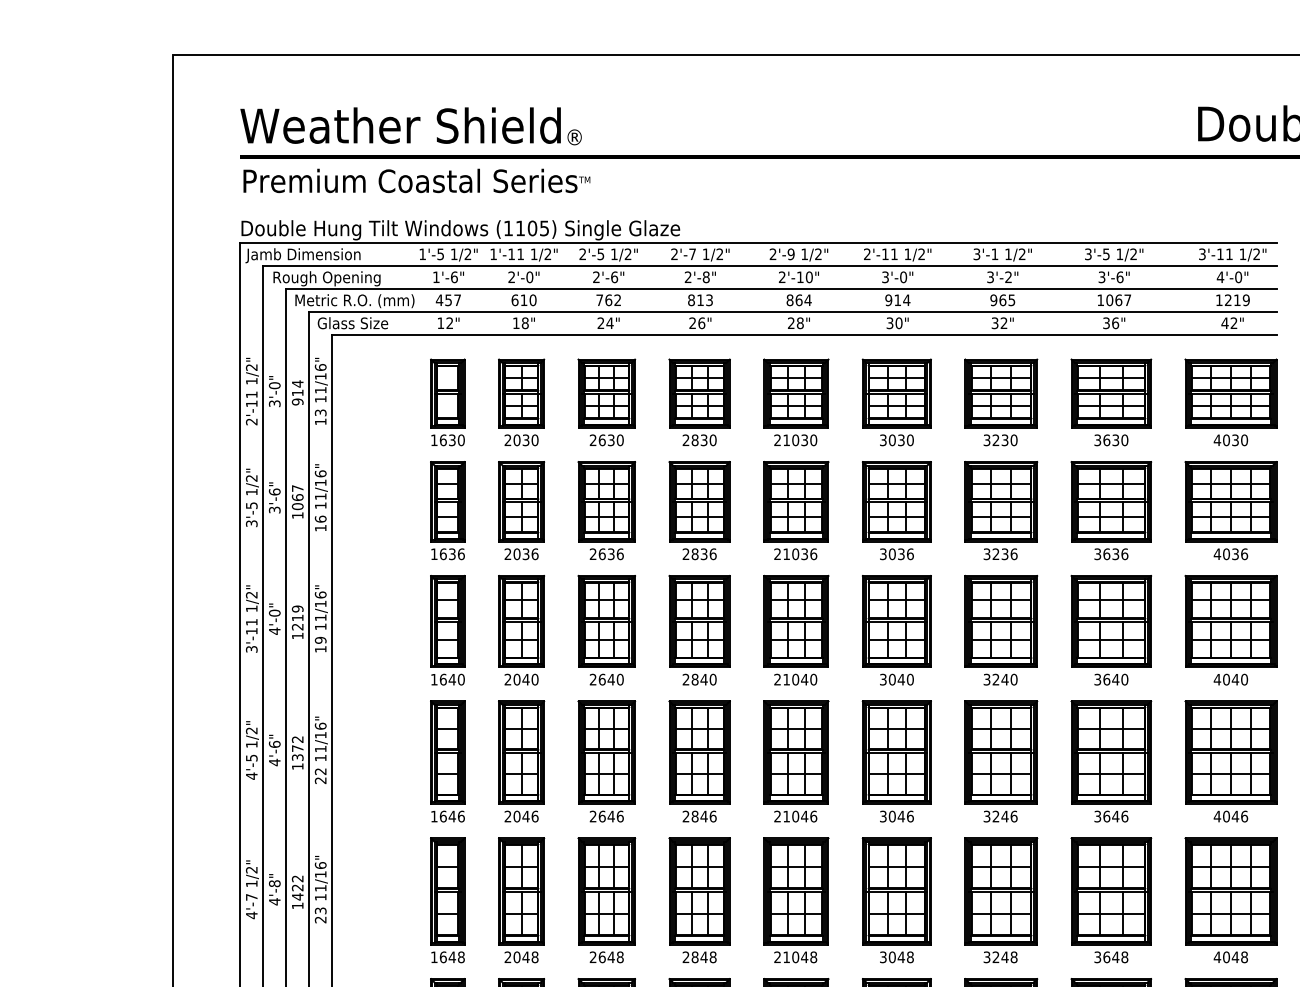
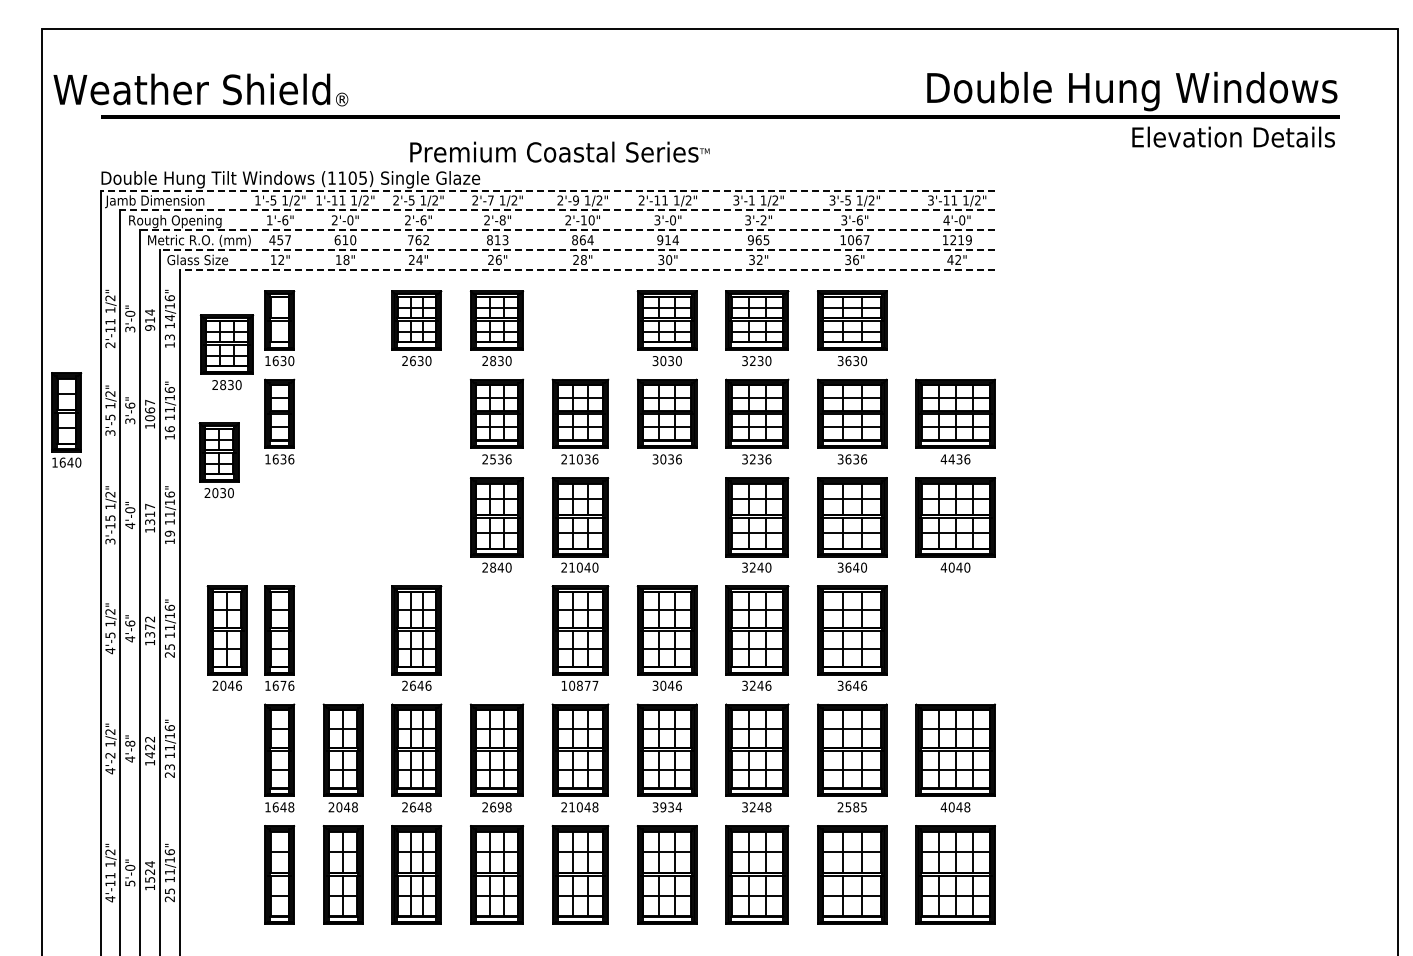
text: (410, 125) -> (200, 89), moved
text: (416, 180) -> (559, 151), moved
line: (758, 242) -> (547, 190), solid -> dashed
line: (769, 265) -> (557, 210), solid -> dashed
line: (781, 289) -> (567, 230), solid -> dashed
line: (791, 312) -> (576, 250), solid -> dashed
line: (804, 334) -> (587, 269), solid -> dashed
text: (320, 389) -> (169, 317), 11/16" -> 14/16"
part: (520, 402) -> (218, 460), moved
part: (796, 402) -> (580, 328), removed
part: (1230, 402) -> (955, 328), removed
part: (386, 430) -> (226, 352), added
part: (520, 510) -> (342, 421), removed
part: (606, 510) -> (416, 421), removed
text: (695, 554) -> (493, 459), 2836 -> 2536
text: (1226, 554) -> (951, 459), 4036 -> 4436
text: (298, 618) -> (150, 514), 1219 -> 1317
text: (251, 622) -> (110, 518), 3'-11 -> 3'-15
part: (447, 629) -> (66, 419), moved
part: (520, 629) -> (342, 524), removed
part: (606, 629) -> (416, 524), removed
part: (896, 629) -> (666, 524), removed
part: (520, 760) -> (226, 637), moved
part: (699, 760) -> (496, 637), removed
part: (1230, 760) -> (955, 637), removed
text: (320, 771) -> (169, 646), 22 -> 25
text: (452, 816) -> (283, 685), 1646 -> 1676
text: (795, 816) -> (579, 685), 21046 -> 10877
text: (251, 897) -> (110, 755), 4'-7 -> 4'-2
text: (700, 957) -> (497, 807), 2848 -> 2698
text: (901, 957) -> (671, 807), 3048 -> 3934
text: (1110, 957) -> (851, 807), 3648 -> 2585

